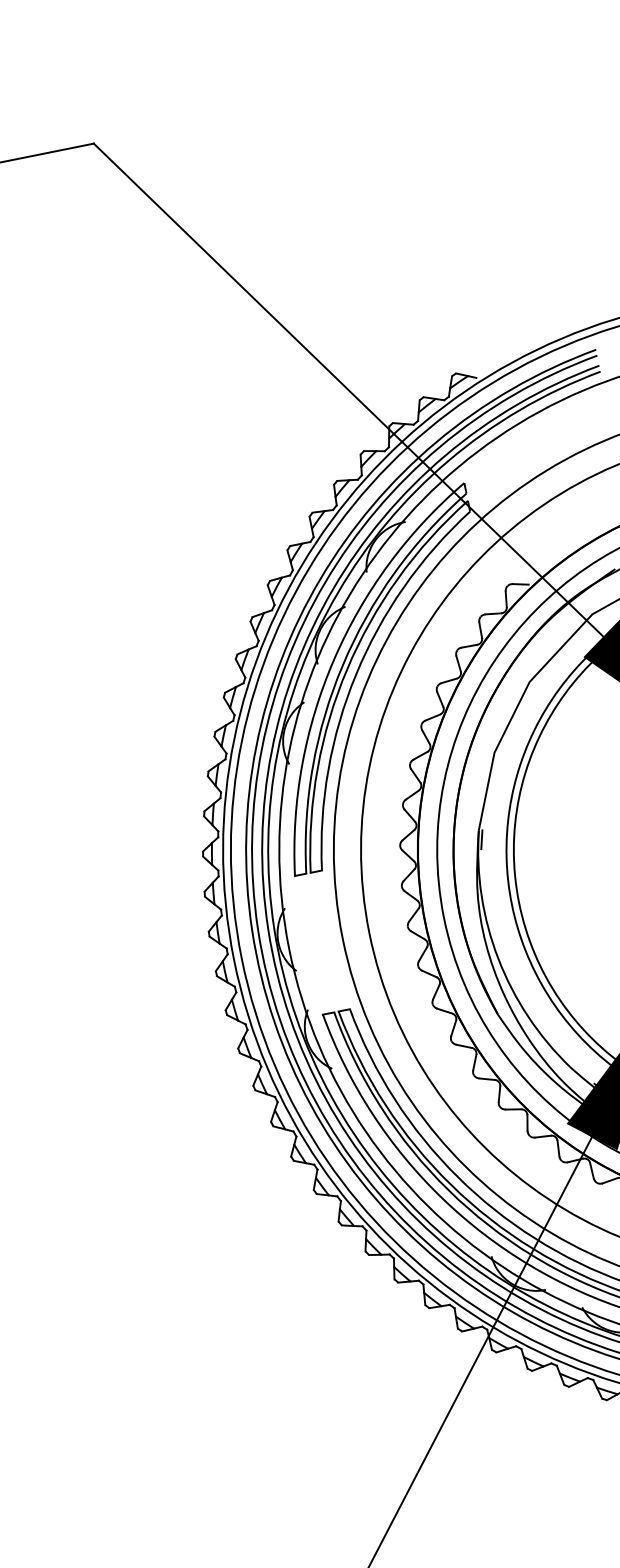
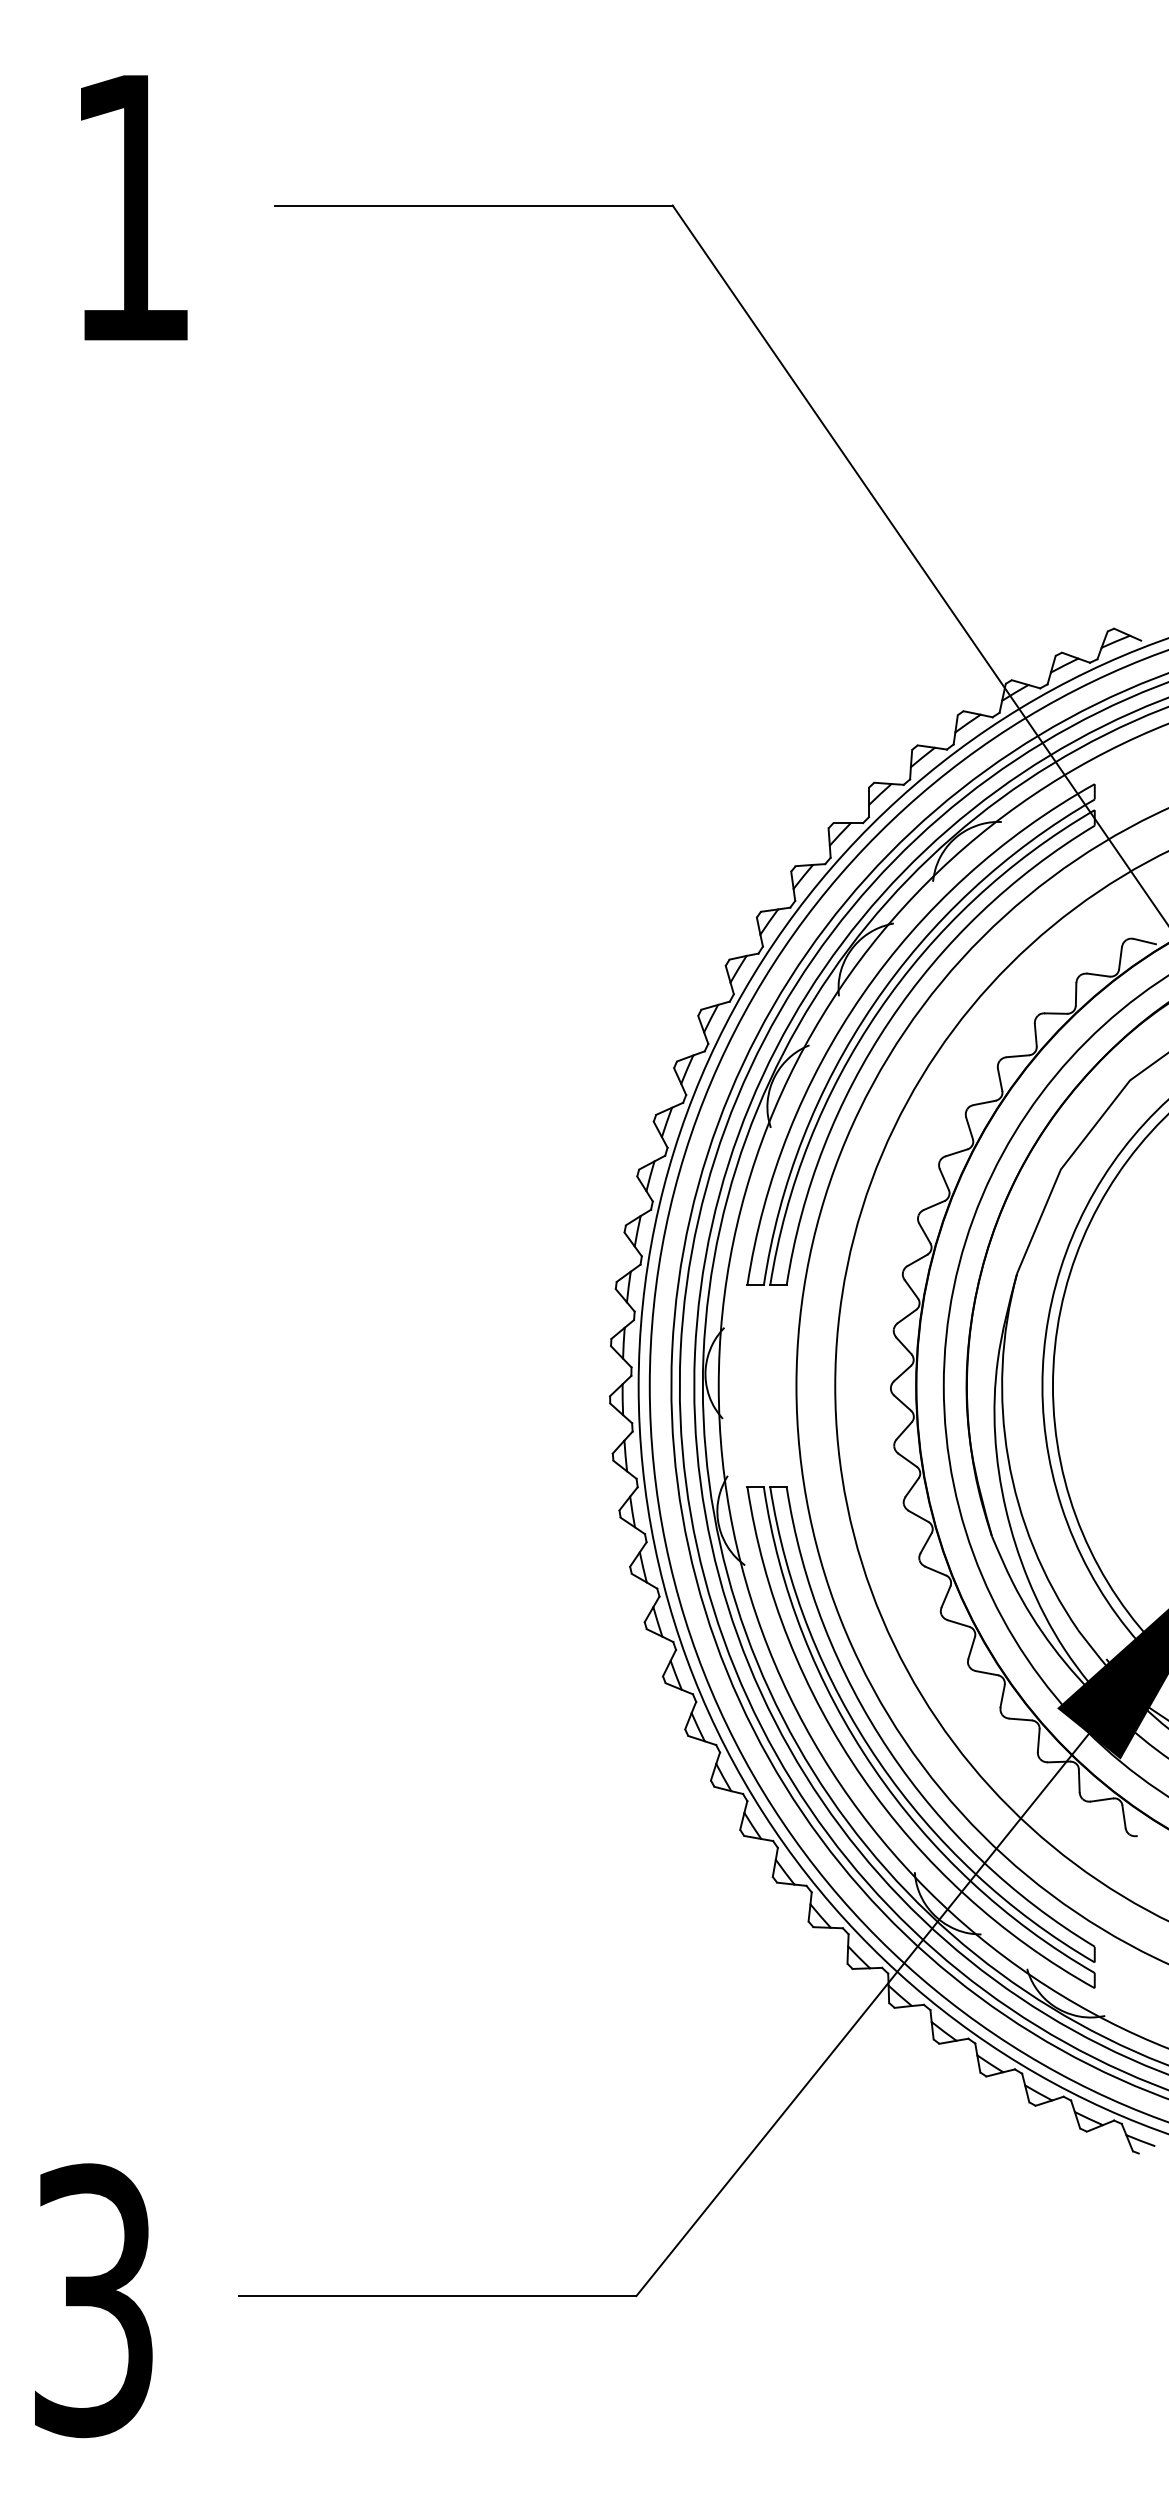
line: (481, 839) -> (1018, 1287), removed

